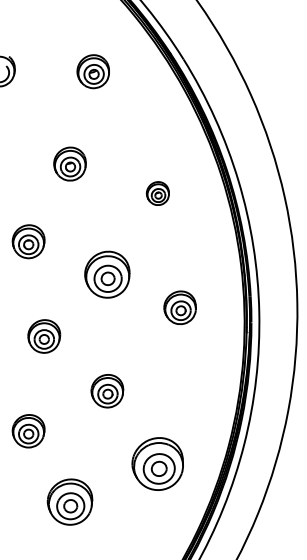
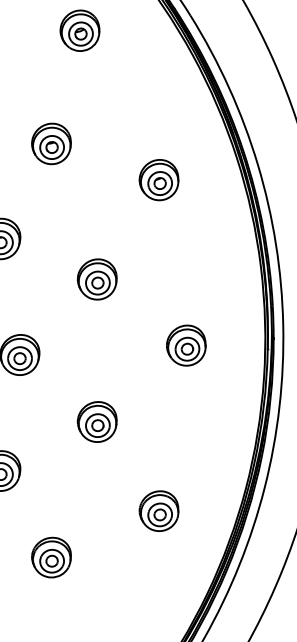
part: (157, 193) -> (158, 179), size x1.43
part: (107, 274) -> (97, 279), size x0.71
part: (179, 307) -> (185, 345), moved
part: (157, 463) -> (158, 510), size x0.62
part: (69, 501) -> (50, 557), size x0.71

